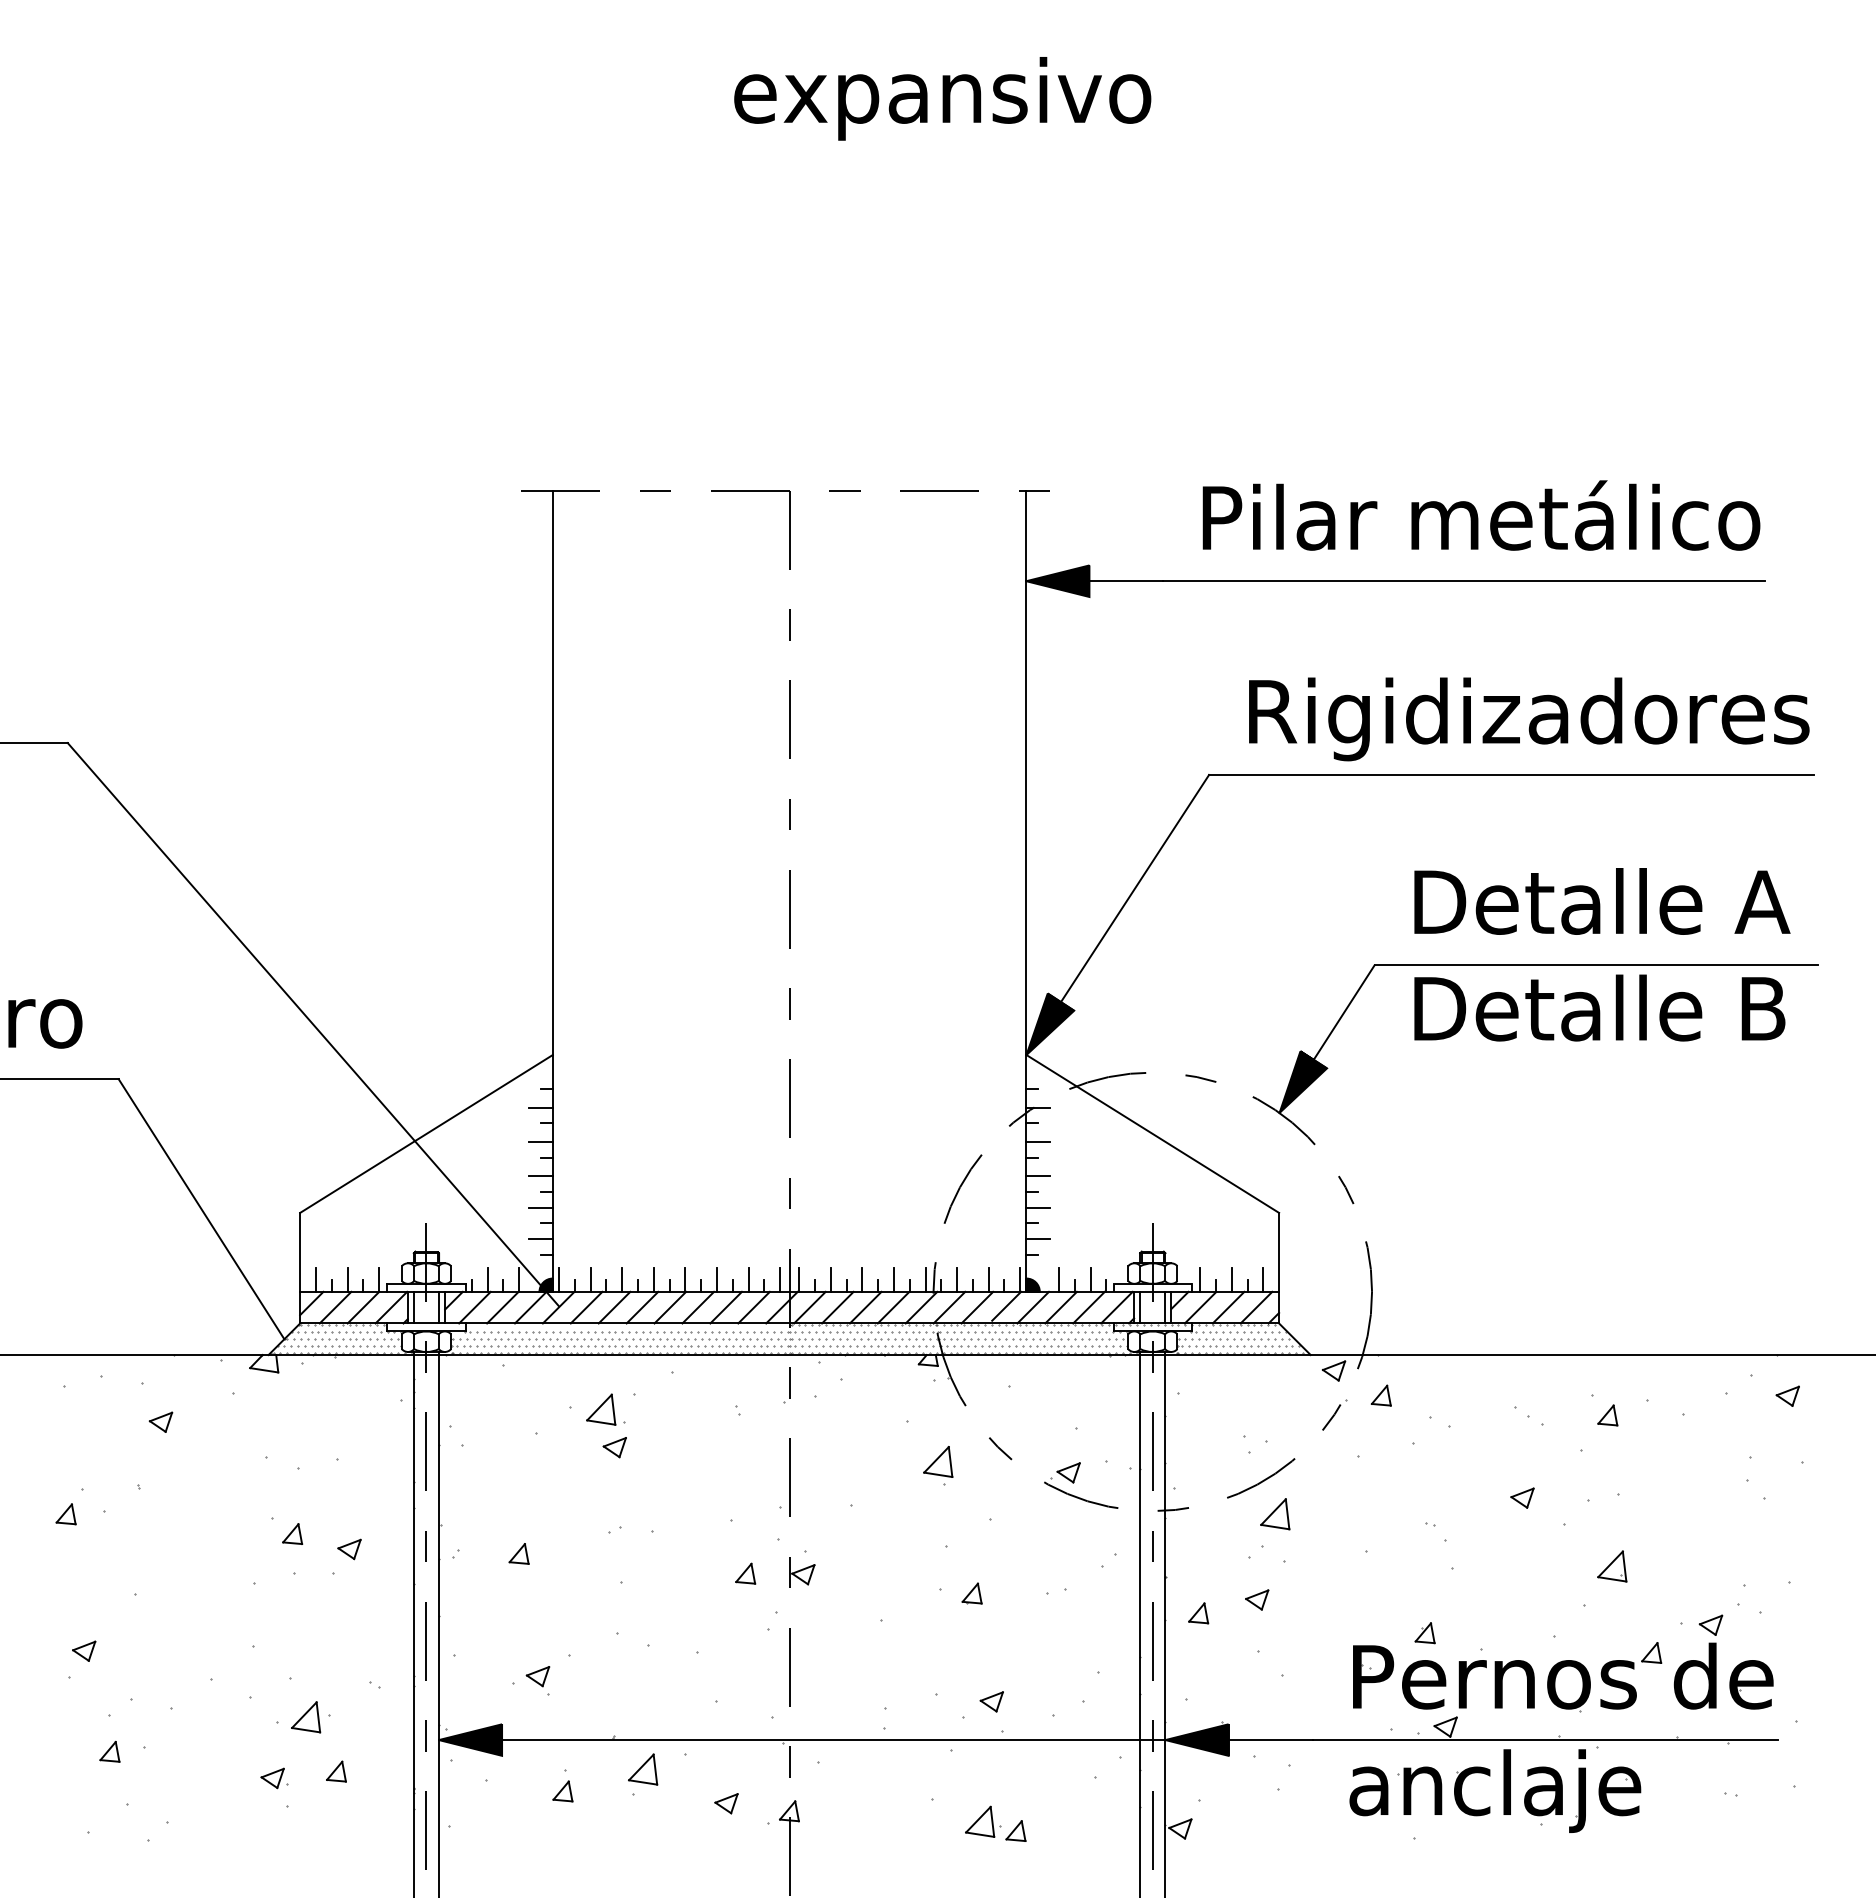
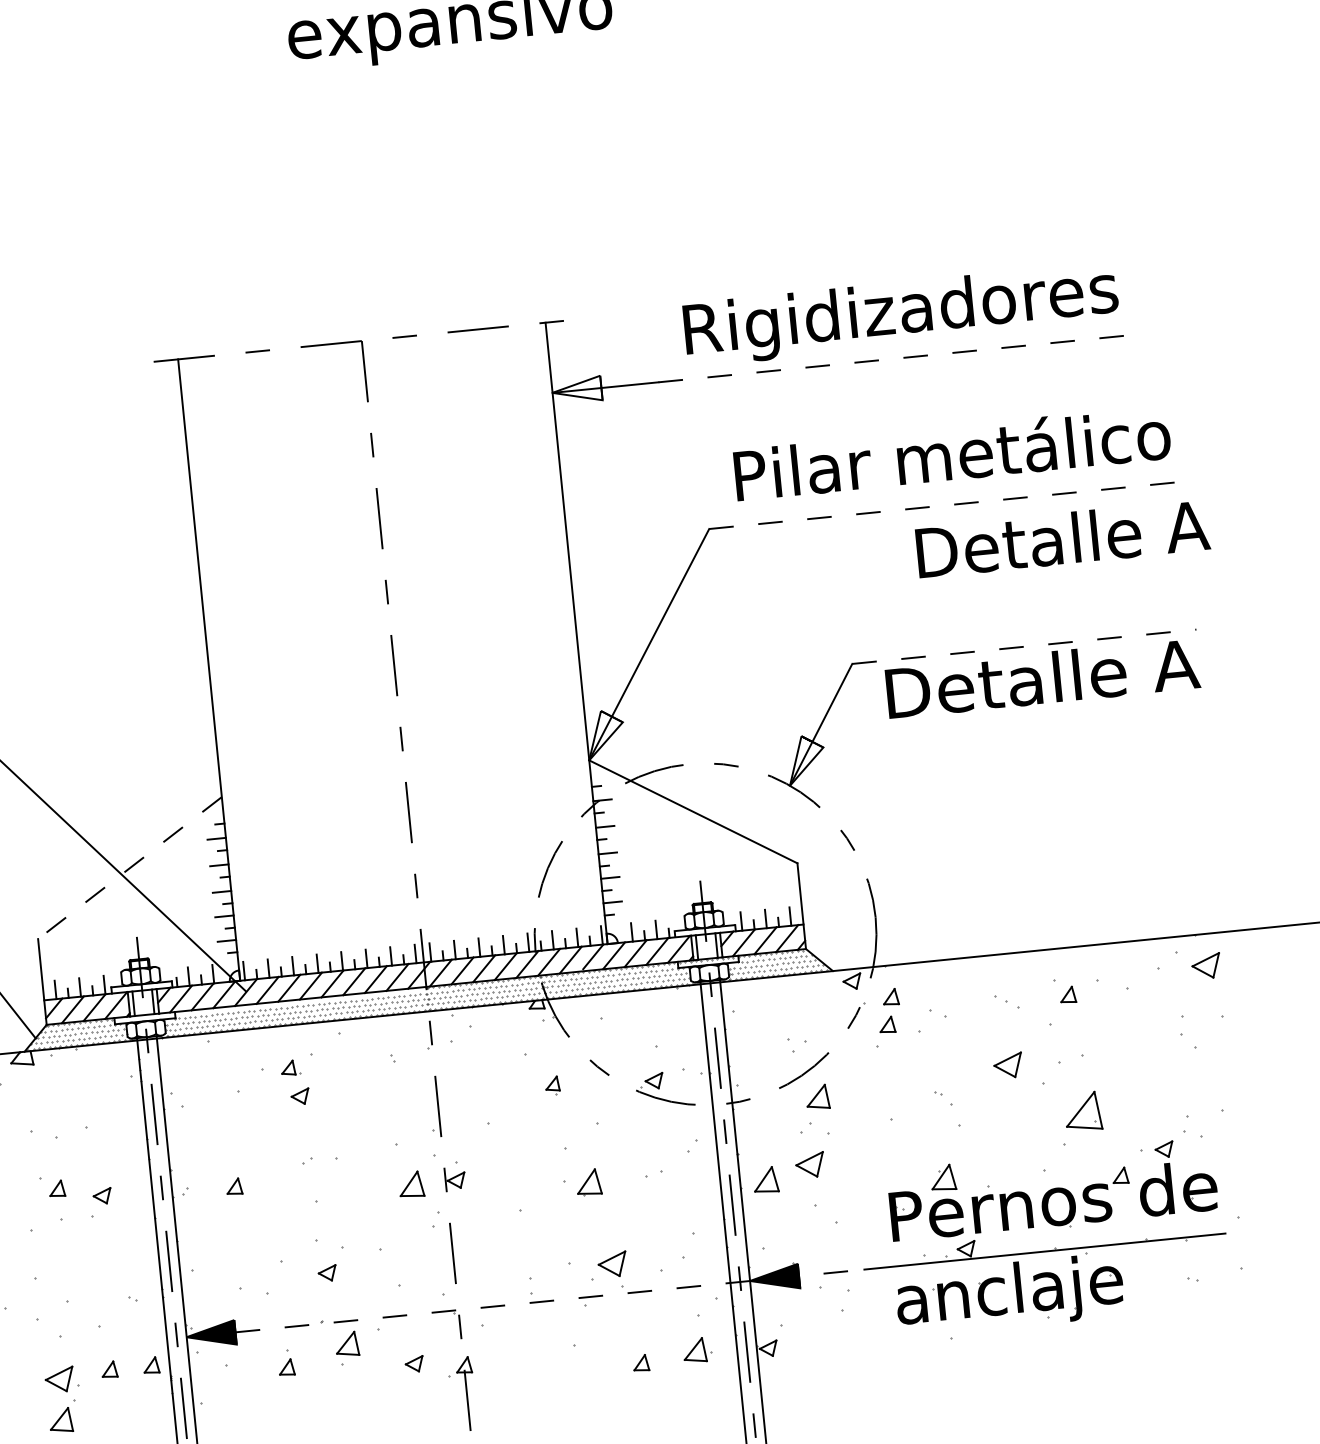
text: (1481, 523) -> (901, 312), Pilar metálico -> Rigidizadores
fill: (1057, 581) -> (576, 390), removed
line: (1463, 581) -> (891, 359), solid -> dashed
text: (1533, 717) -> (956, 459), Rigidizadores -> Pilar metálico
line: (1511, 774) -> (943, 505), solid -> dashed
text: (1602, 901) -> (1063, 538), moved
line: (1596, 965) -> (1024, 646), solid -> dashed
text: (1615, 1007) -> (1042, 677), Detalle B -> Detalle A
fill: (1050, 1024) -> (605, 734), removed
fill: (1303, 1081) -> (806, 759), removed
line: (426, 1133) -> (129, 867), solid -> dashed
fill: (545, 1284) -> (233, 975), removed
fill: (1032, 1284) -> (611, 937), removed
part: (1787, 1395) -> (1205, 965), size x1.6
part: (605, 1409) -> (290, 1067), size x0.6
part: (1372, 1430) -> (886, 1024), added
part: (938, 1465) -> (552, 1085), size x0.6
part: (1522, 1497) -> (1008, 1065), size x1.6
part: (1612, 1566) -> (1083, 1111), size x1.6
part: (745, 1573) -> (411, 1184), size x1.6
part: (971, 1593) -> (588, 1182), size x1.6
part: (1257, 1599) -> (810, 1164), size x1.6
part: (1198, 1613) -> (765, 1180), size x1.6
part: (1424, 1633) -> (942, 1178), size x1.6
part: (537, 1676) -> (327, 1273), moved
part: (991, 1701) -> (612, 1264), size x1.6
part: (306, 1717) -> (61, 1420), moved
line: (875, 1740) -> (525, 1303), solid -> dashed
part: (390, 1771) -> (151, 1365), added
part: (274, 1778) -> (62, 1379), size x1.6
part: (983, 1821) -> (697, 1350), moved

